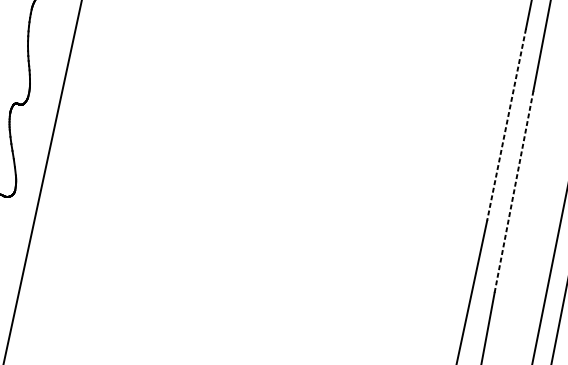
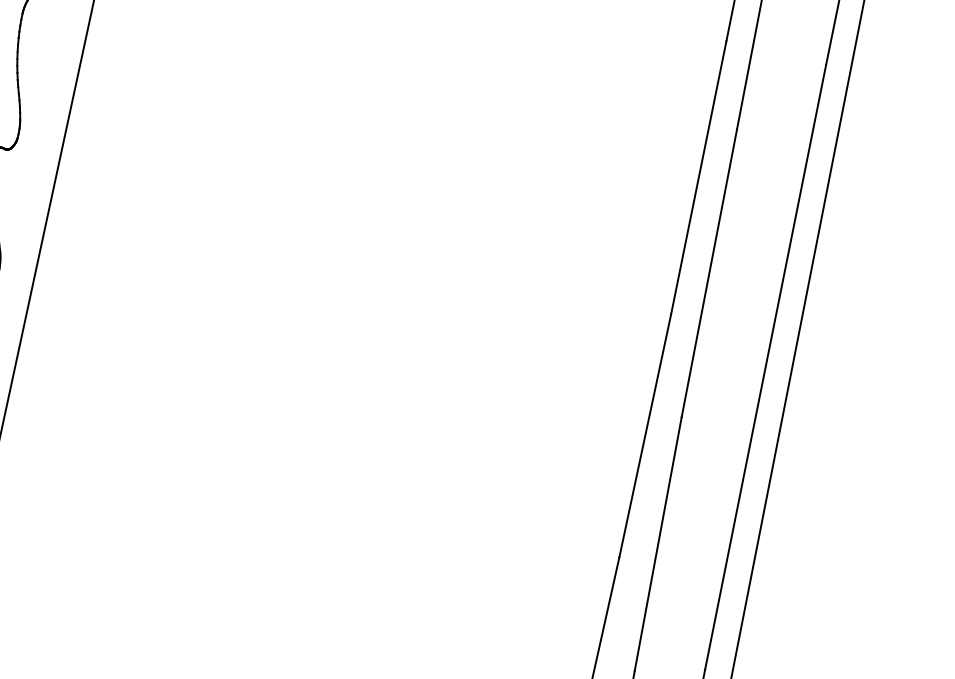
line: (506, 125) -> (698, 178), dashed -> solid
line: (514, 191) -> (709, 273), dashed -> solid

